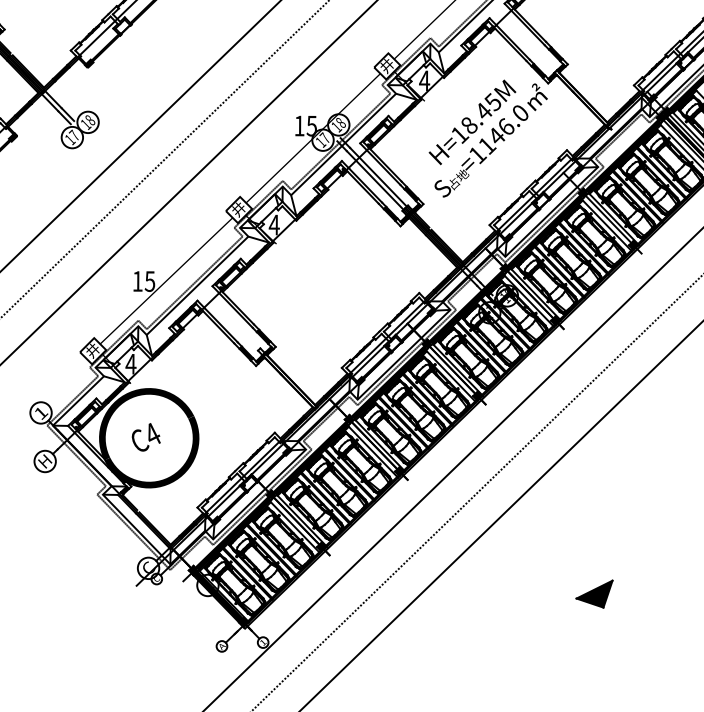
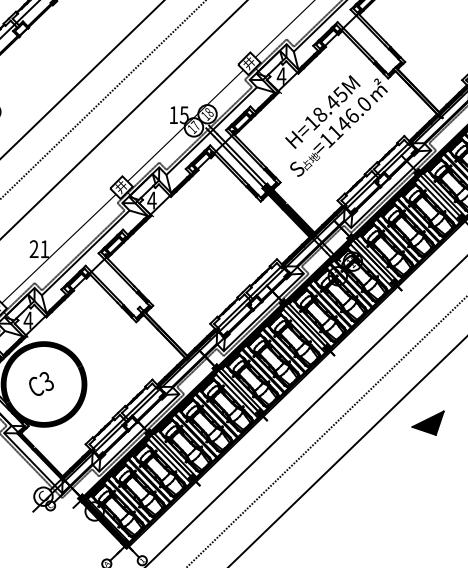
text: (143, 281) -> (39, 249), 15 -> 21
text: (152, 434) -> (46, 381), C4 -> C3
part: (594, 593) -> (428, 422), moved

